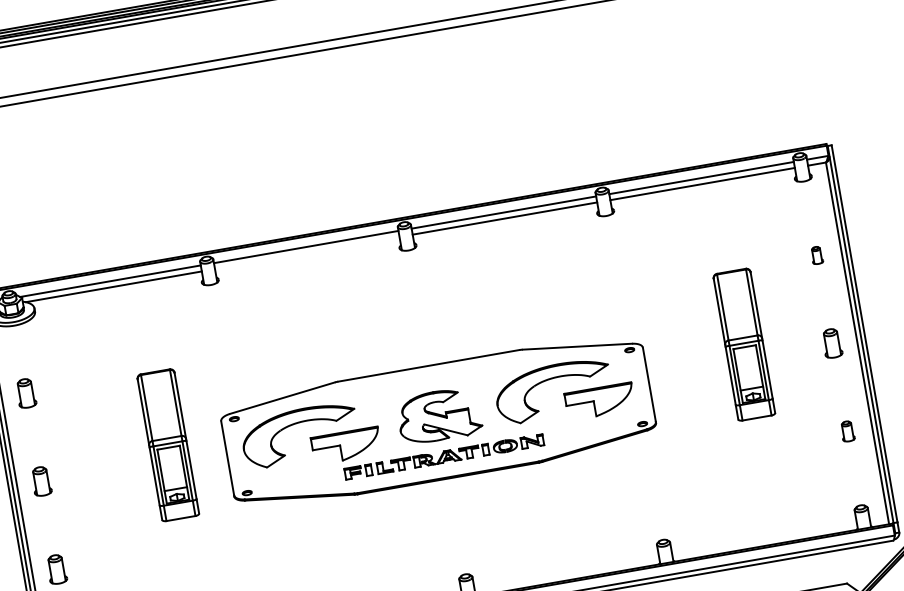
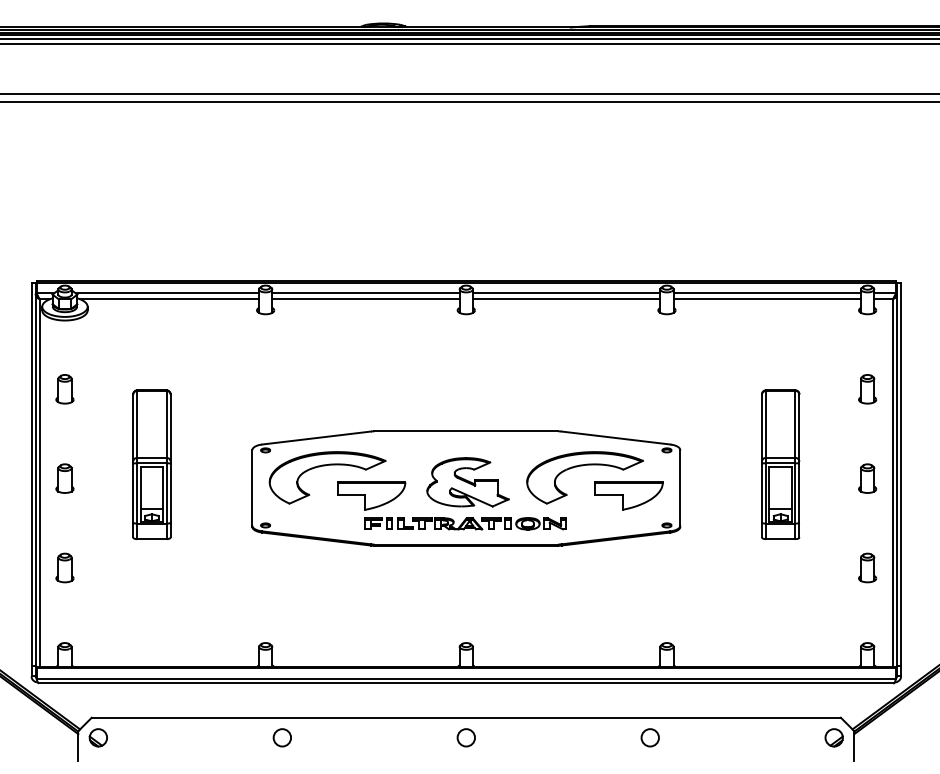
line: (306, 253) -> (365, 299), added
part: (816, 255) -> (867, 389), size x1.67
part: (847, 430) -> (867, 567), size x1.43
part: (167, 445) -> (151, 464), moved

